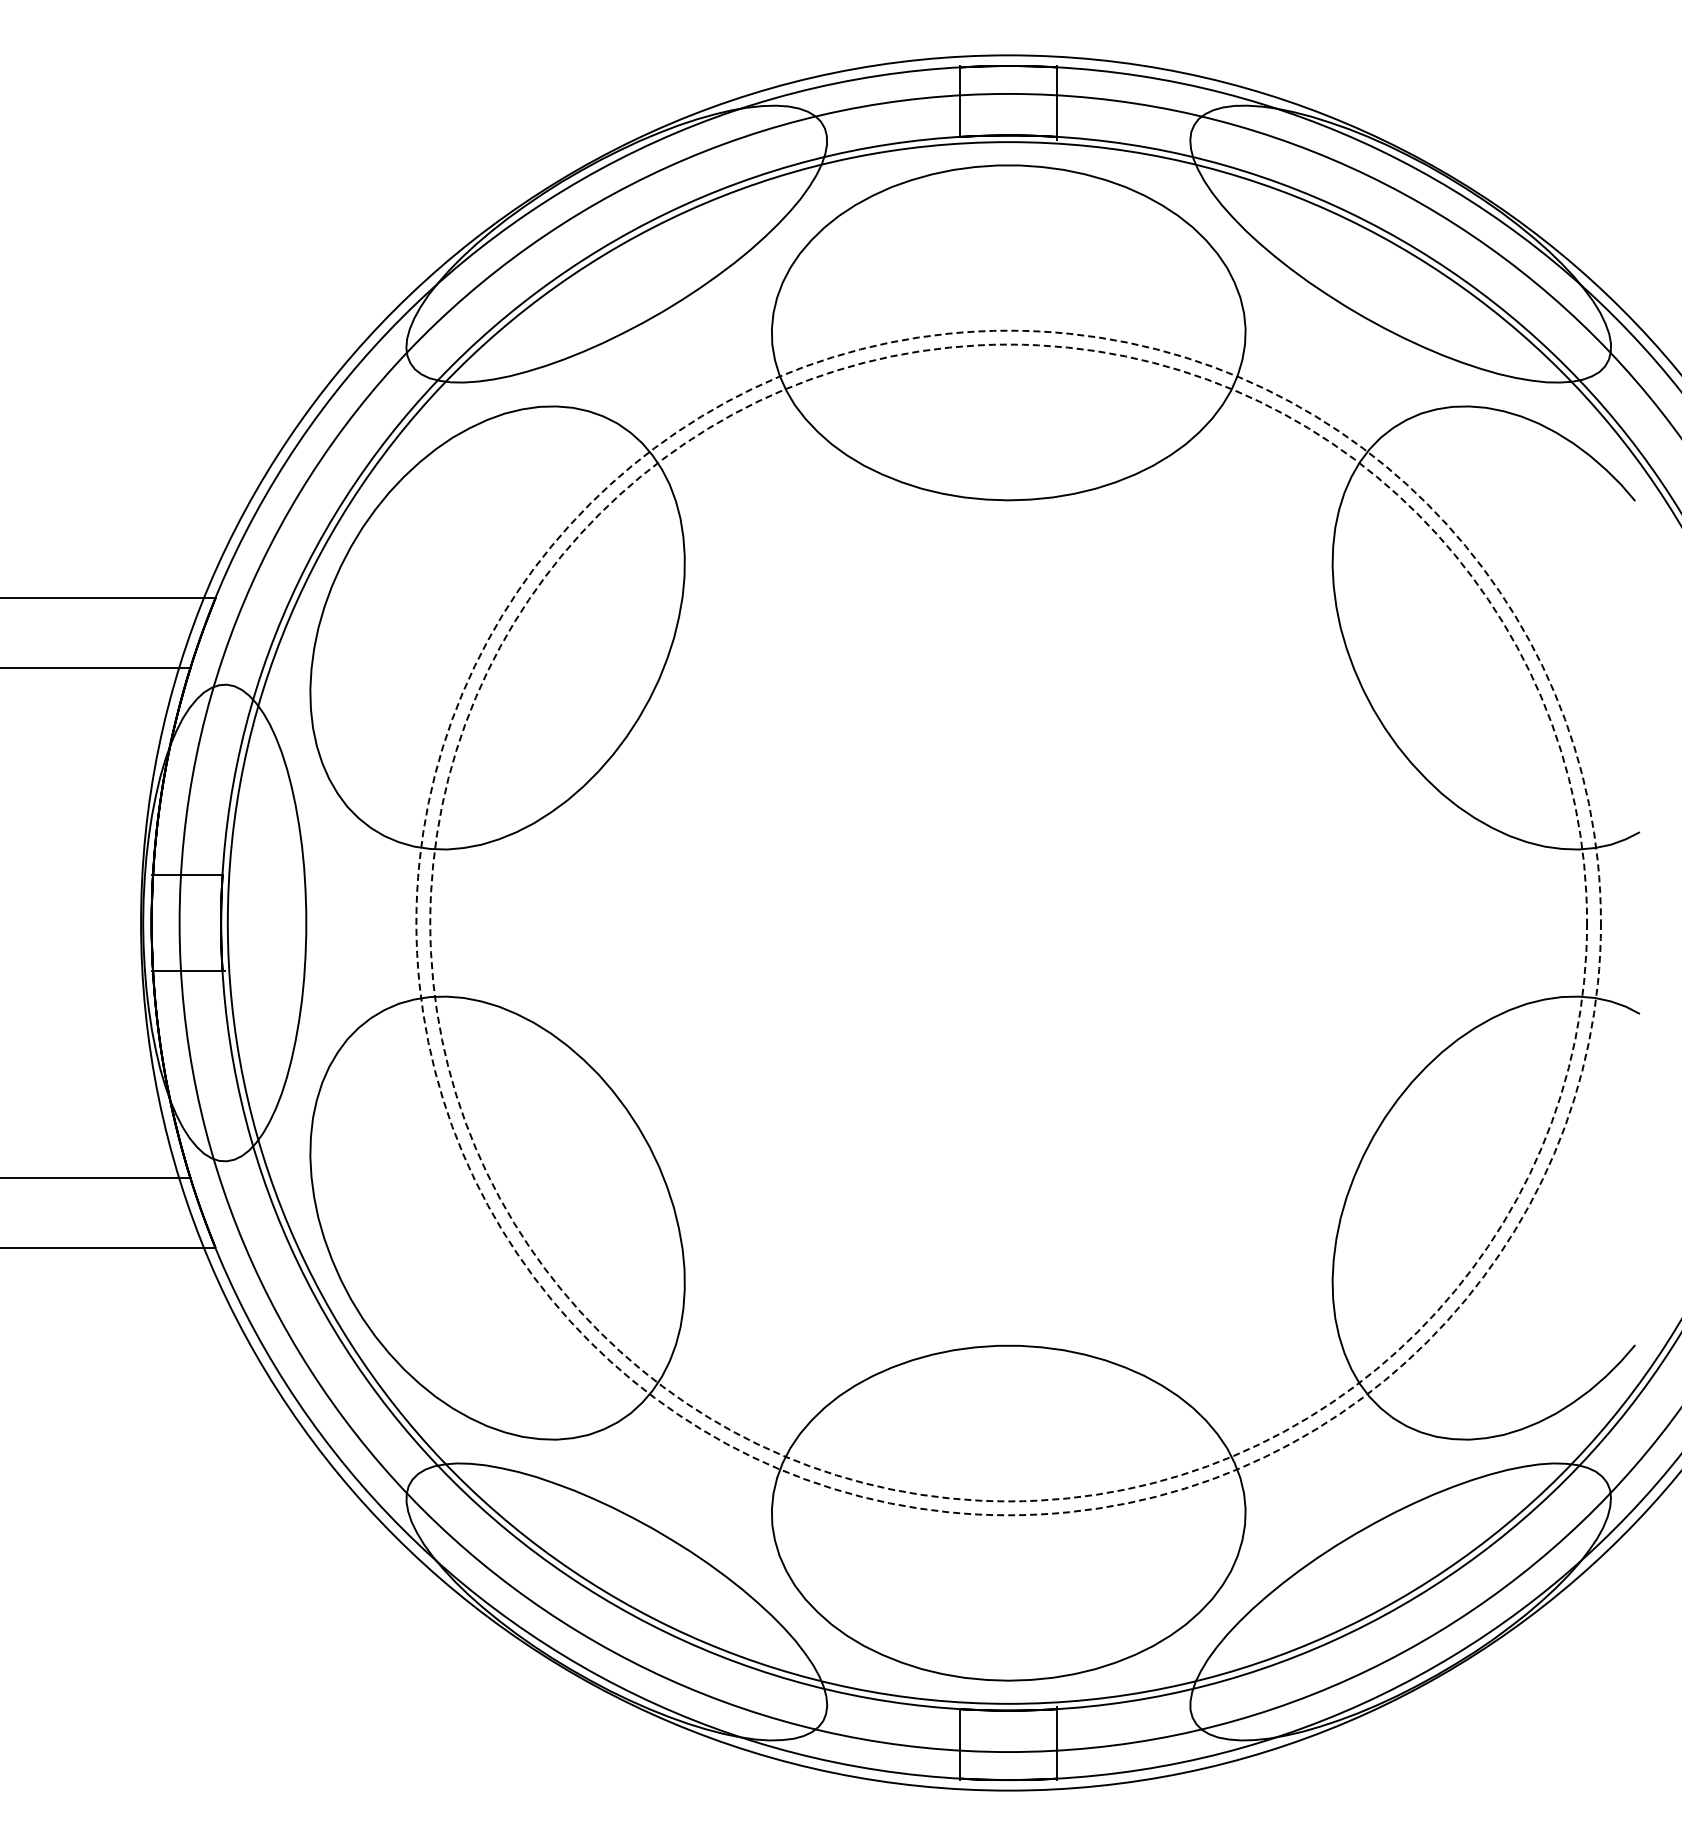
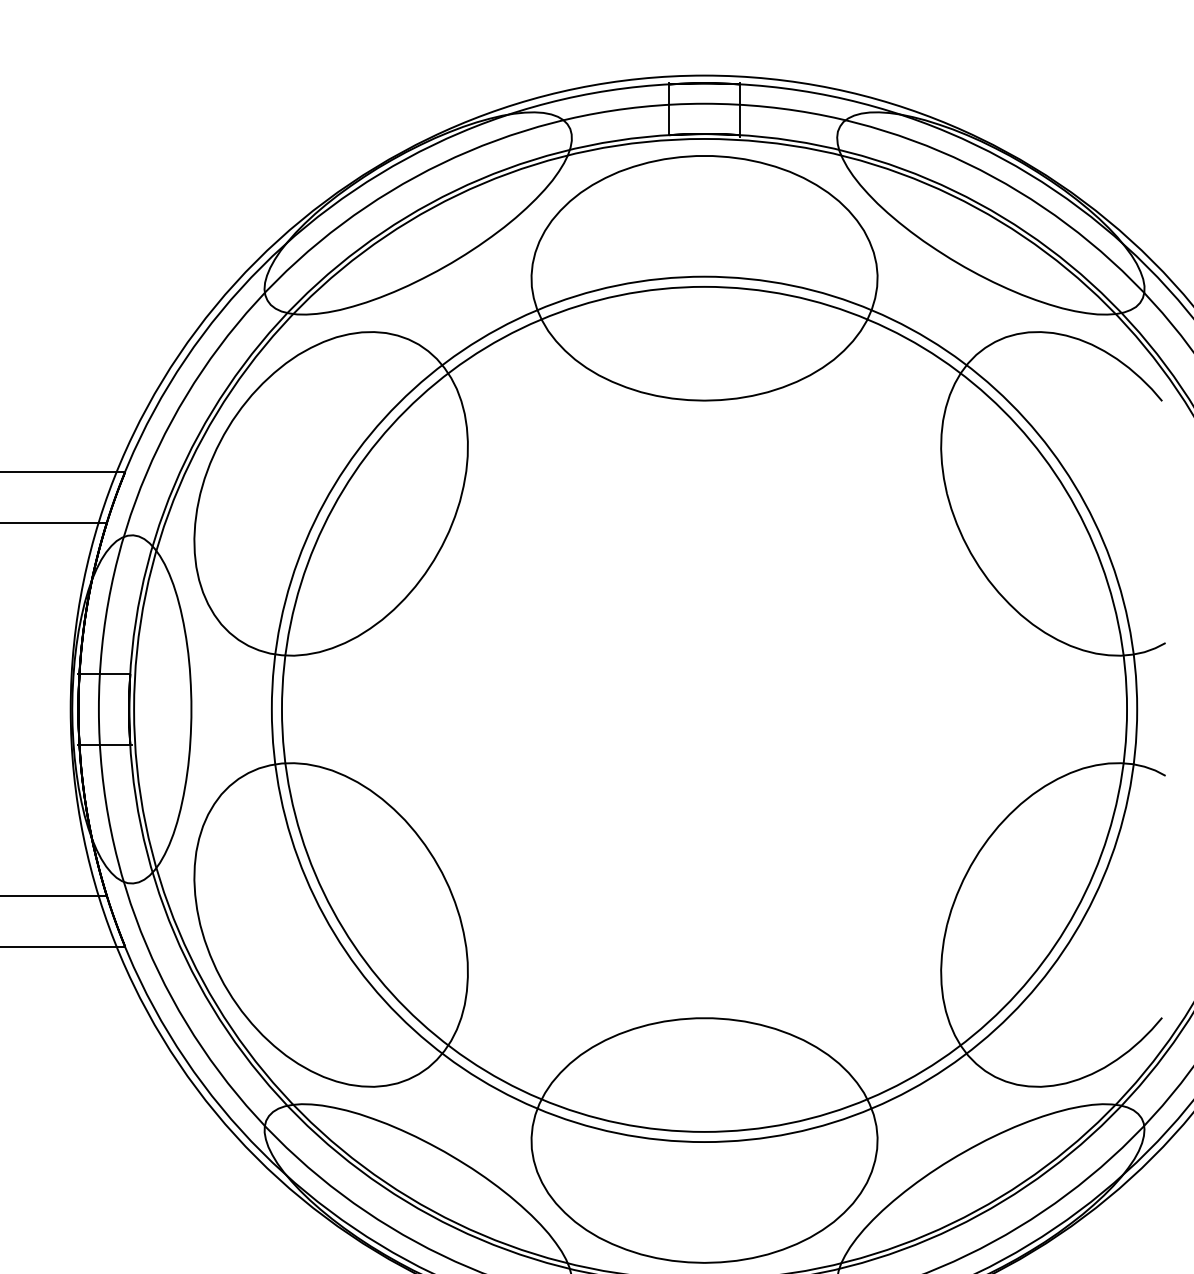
circle: (1008, 922) -> (704, 709), dashed -> solid
circle: (1008, 922) -> (704, 709), dashed -> solid

